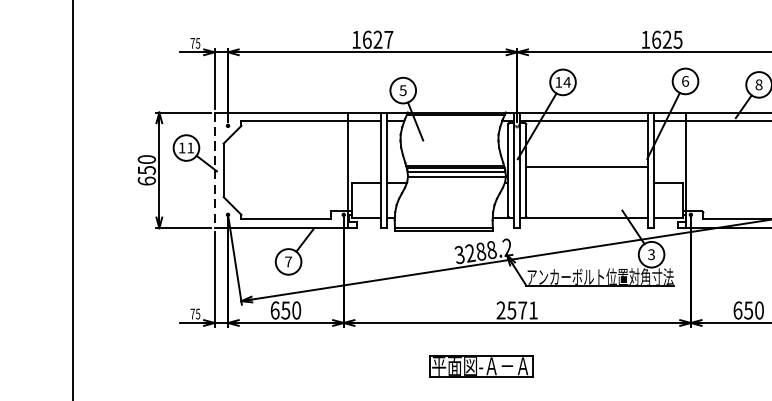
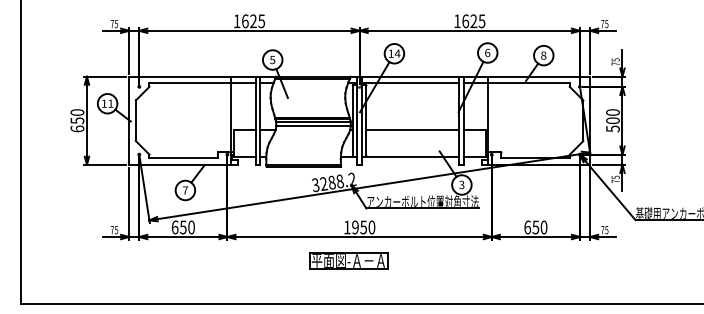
text: (388, 40) -> (261, 21), 1627 -> 1625
line: (586, 167) -> (412, 130), moved
line: (215, 171) -> (129, 121), dashed -> solid
text: (517, 310) -> (359, 227), 2571 -> 1950
part: (480, 365) -> (348, 260), moved

